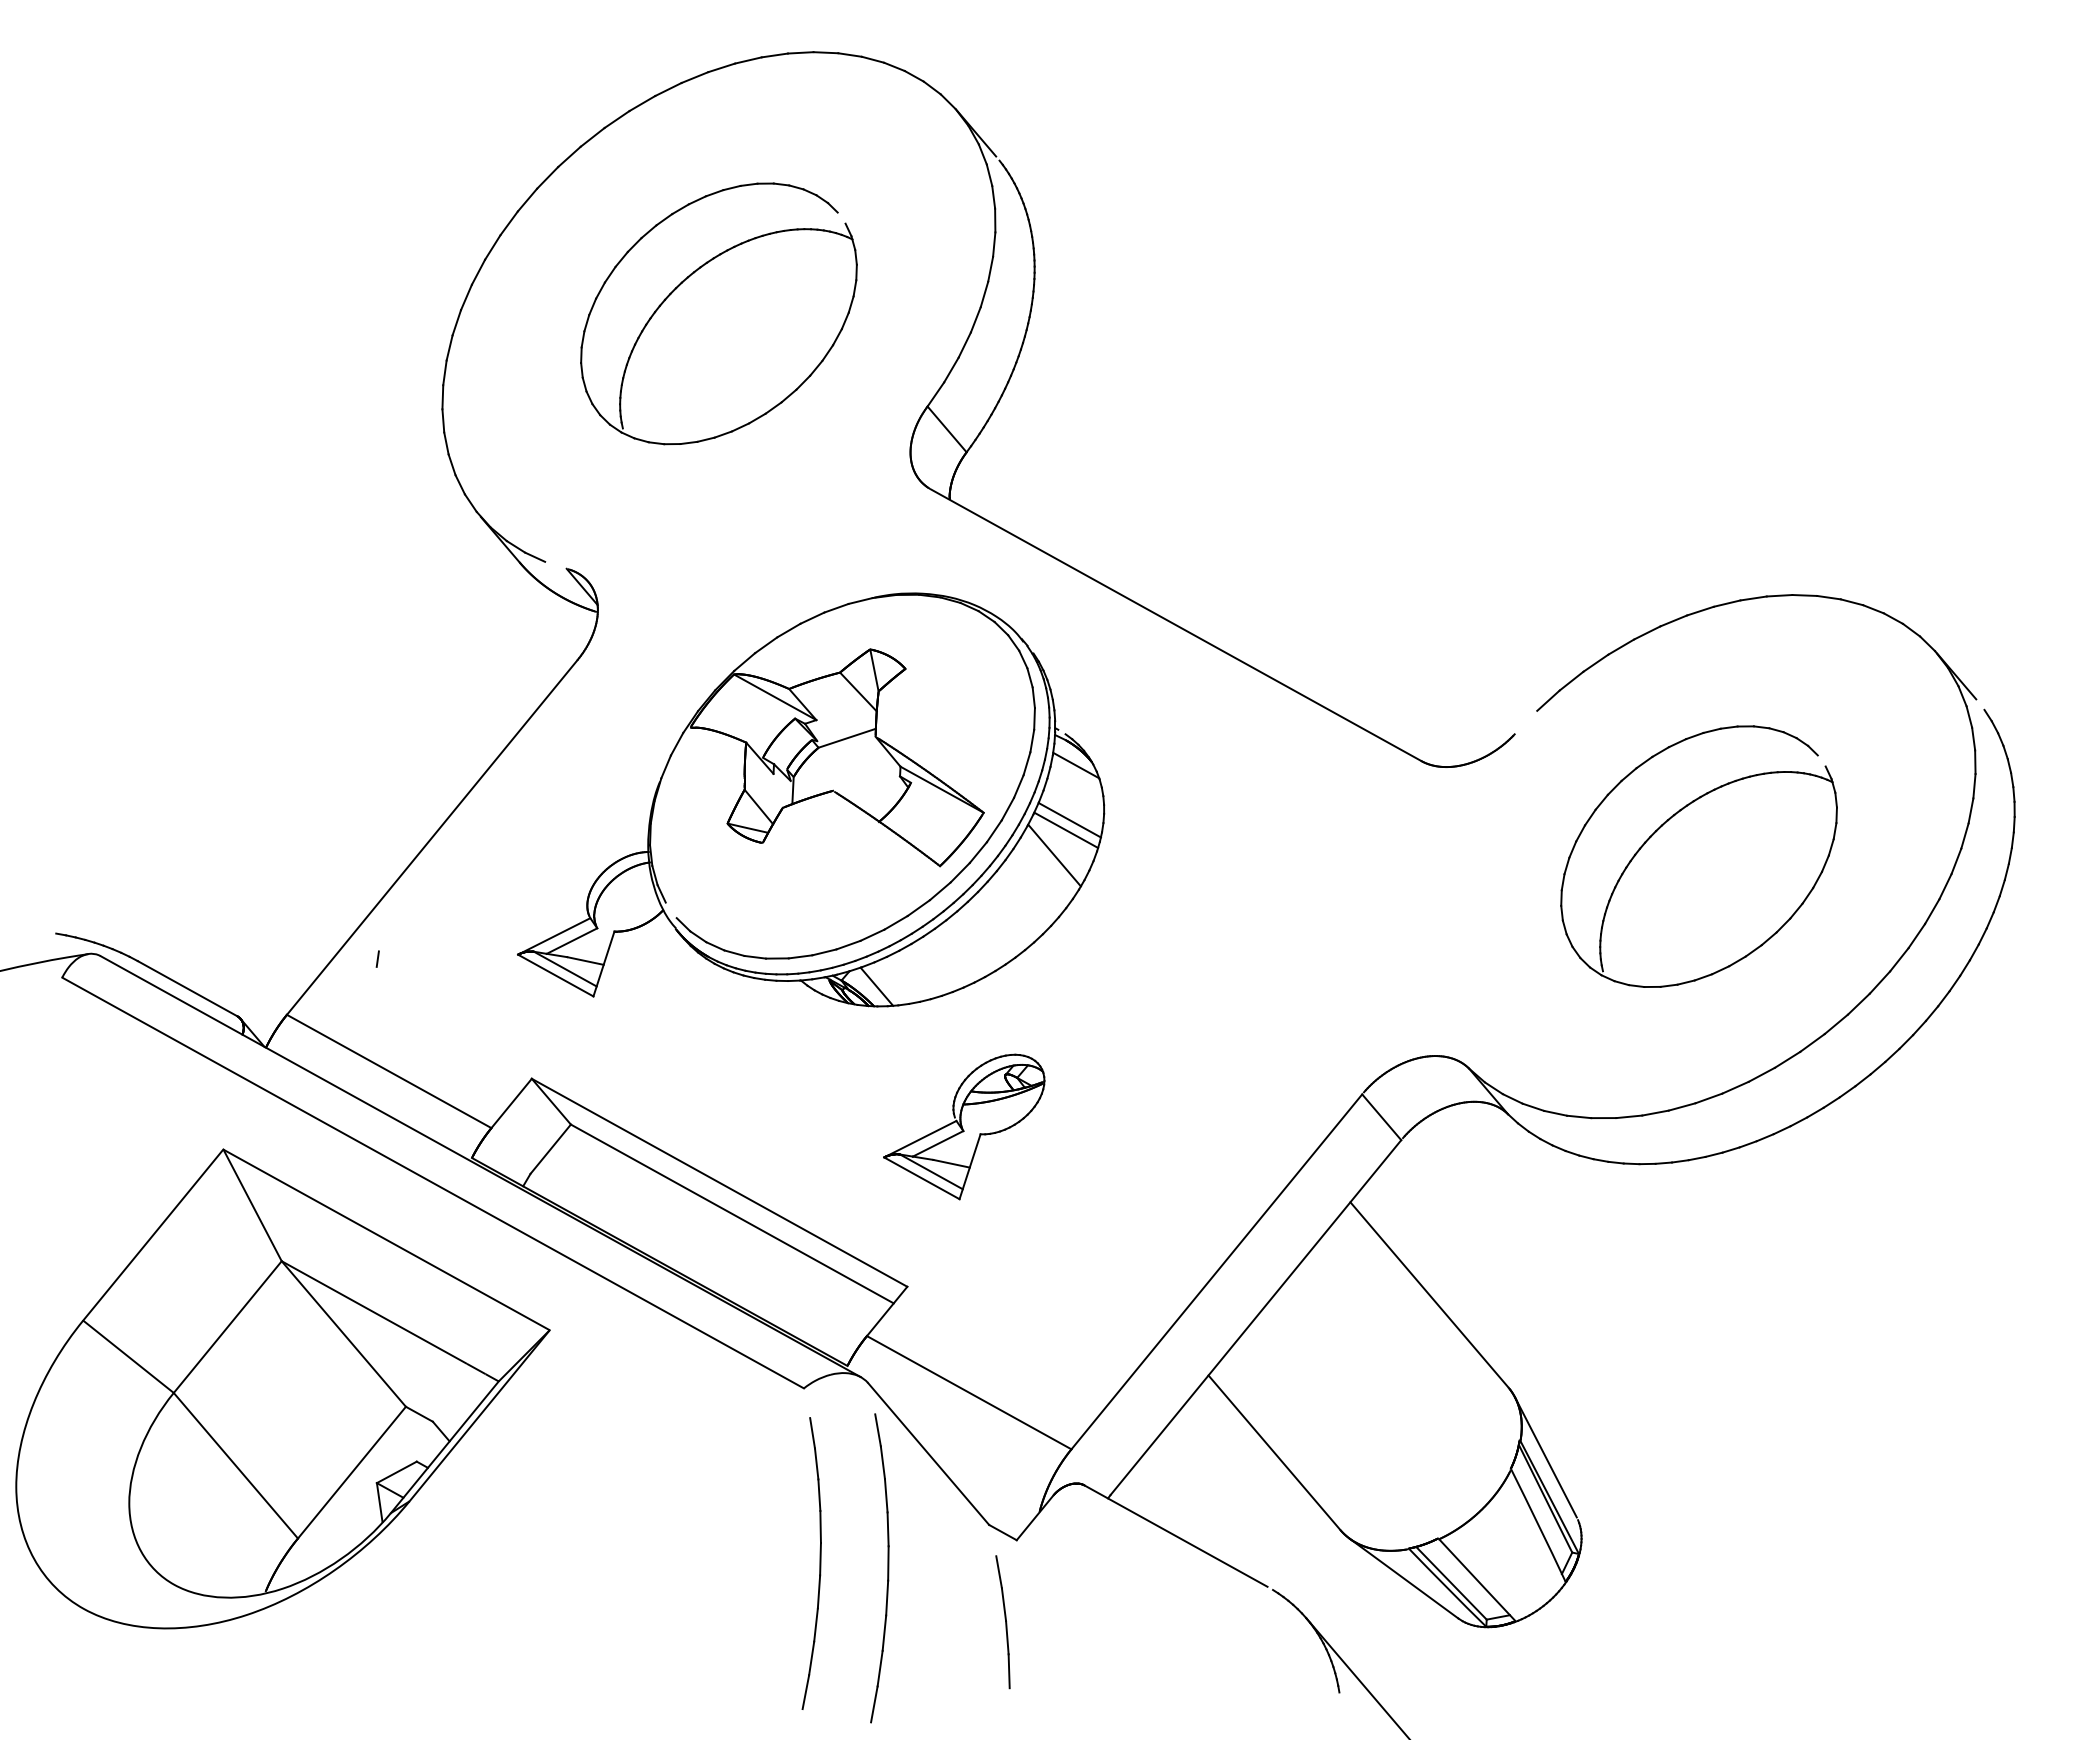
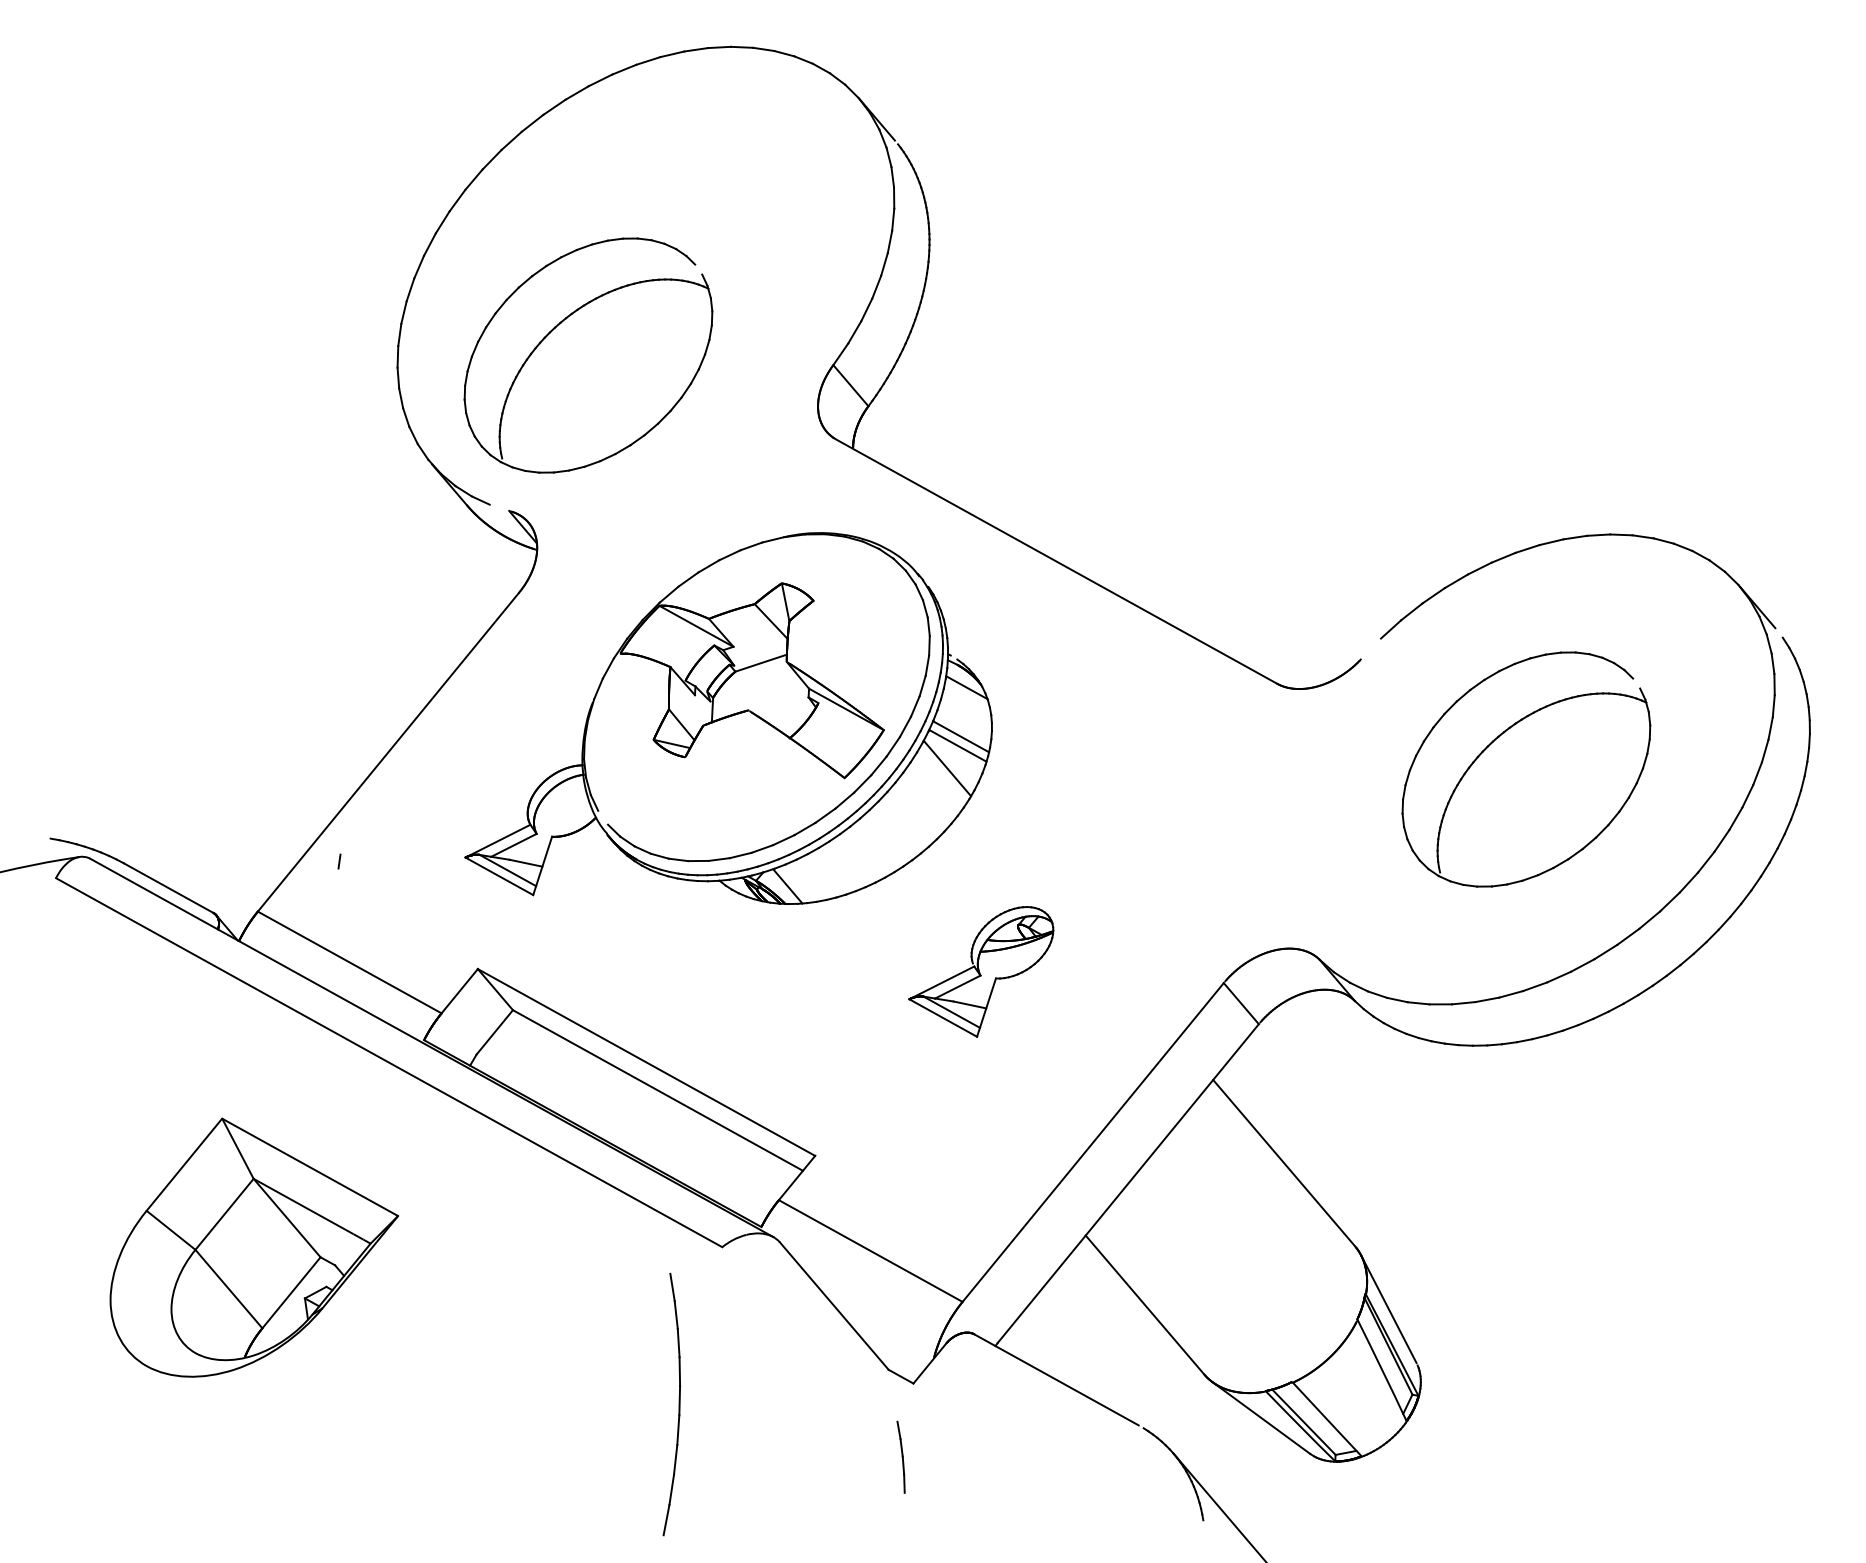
part: (688, 278) -> (561, 323), moved
part: (964, 1126) -> (981, 971), moved
part: (282, 1388) -> (253, 1247), size x0.6
part: (819, 1563) -> (678, 1404), moved
part: (887, 1568) -> (797, 1408), removed
part: (1002, 1622) -> (900, 1457), size x0.6

